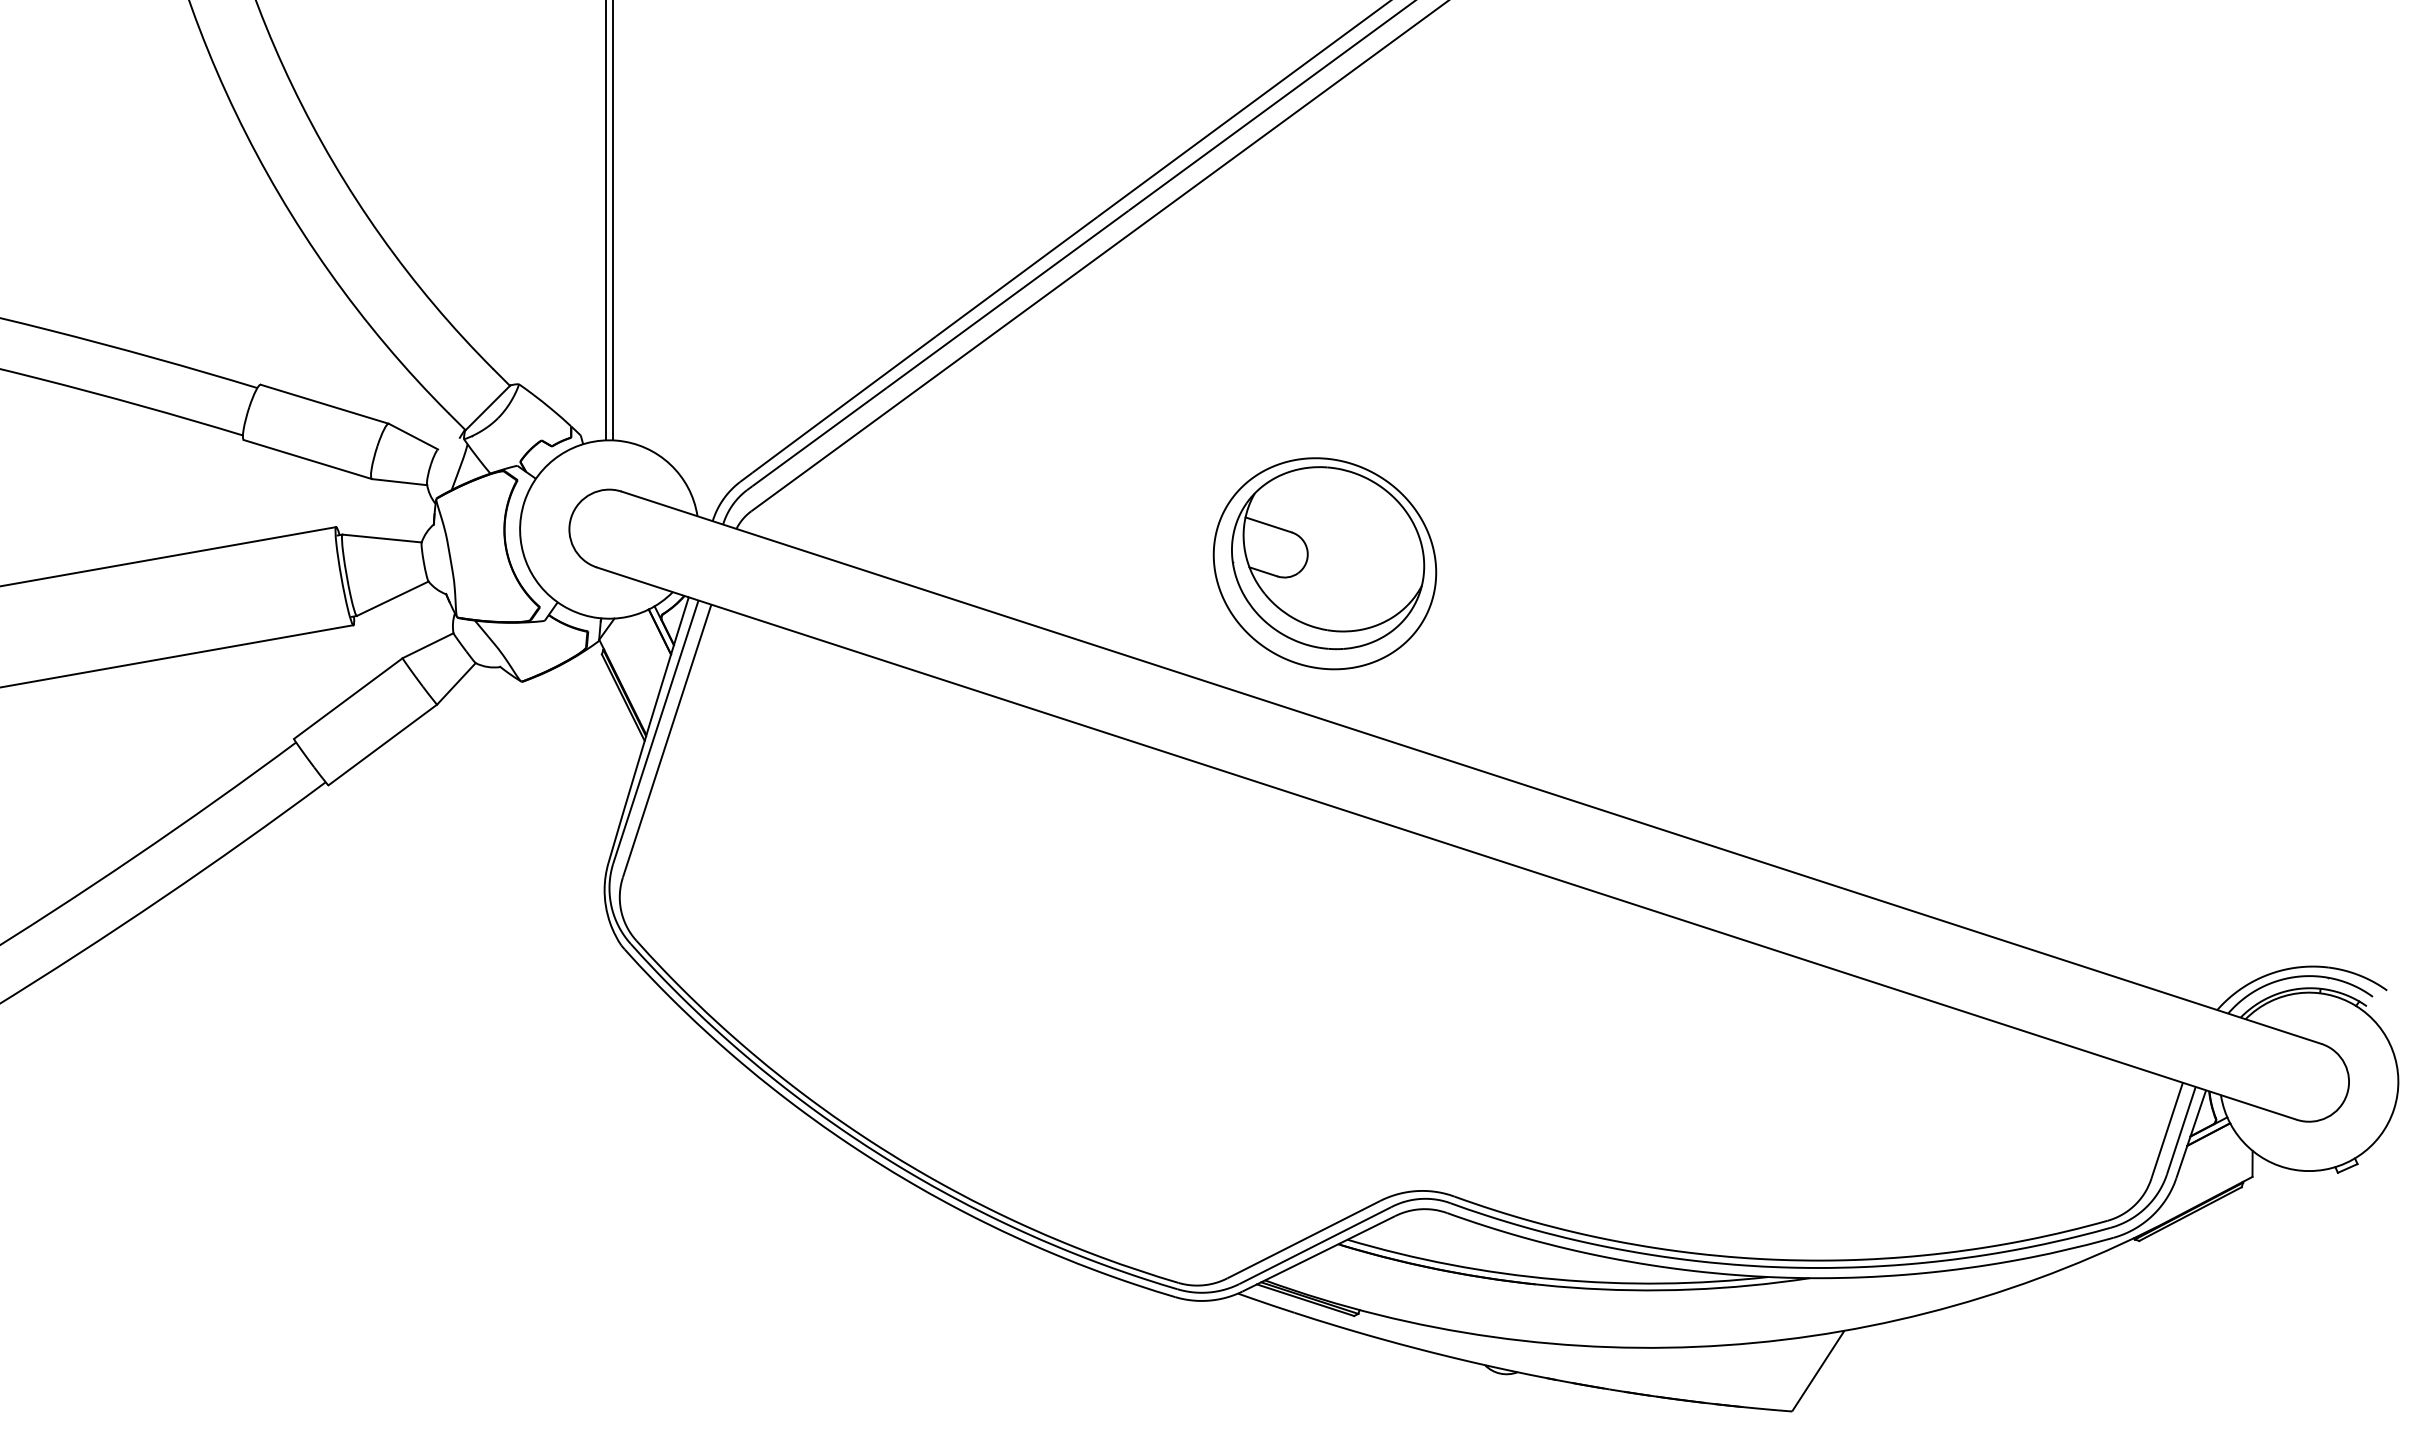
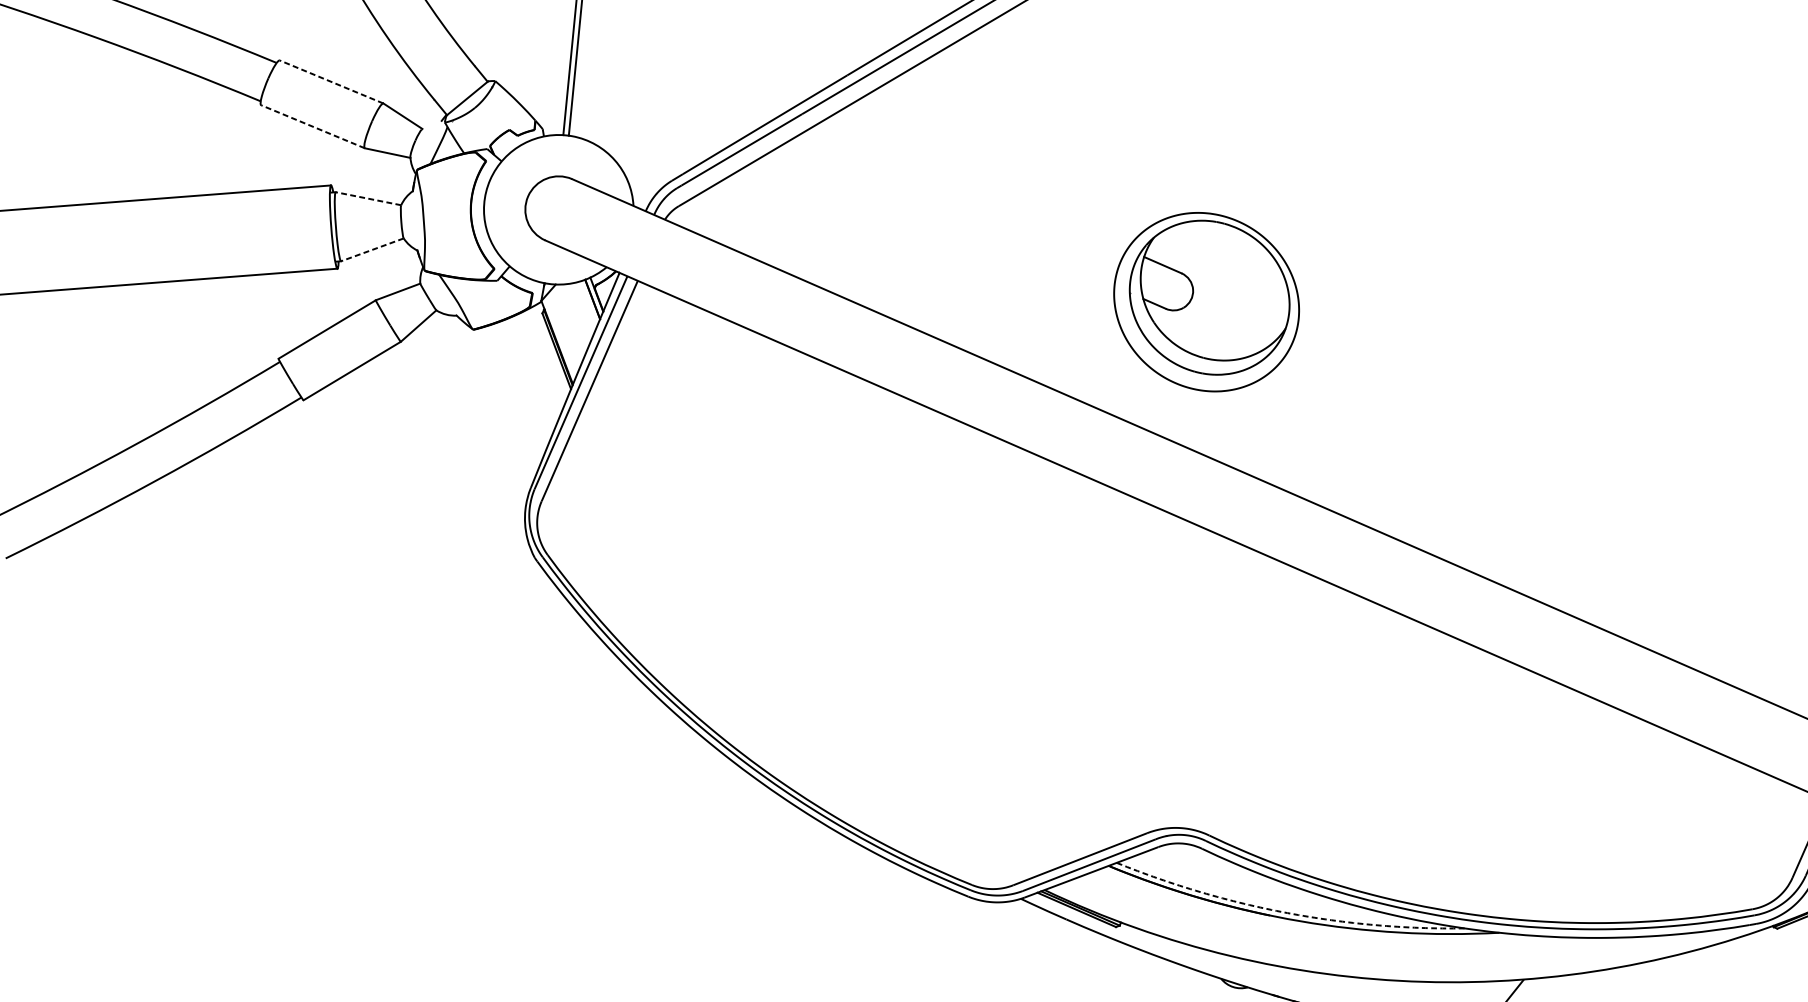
line: (324, 404) -> (331, 82), solid -> dashed
line: (307, 459) -> (312, 126), solid -> dashed
line: (382, 538) -> (368, 198), solid -> dashed
part: (1324, 563) -> (1206, 301), moved
line: (392, 598) -> (372, 249), solid -> dashed
arc: (1556, 1279) -> (1287, 913), solid -> dashed

